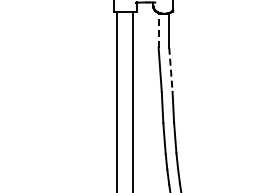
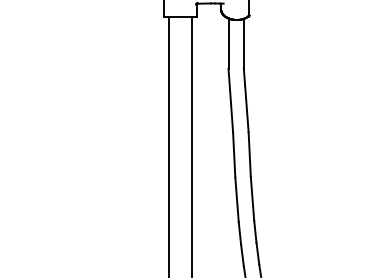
line: (158, 29) -> (228, 42), dashed -> solid
line: (170, 70) -> (245, 101), dashed -> solid

